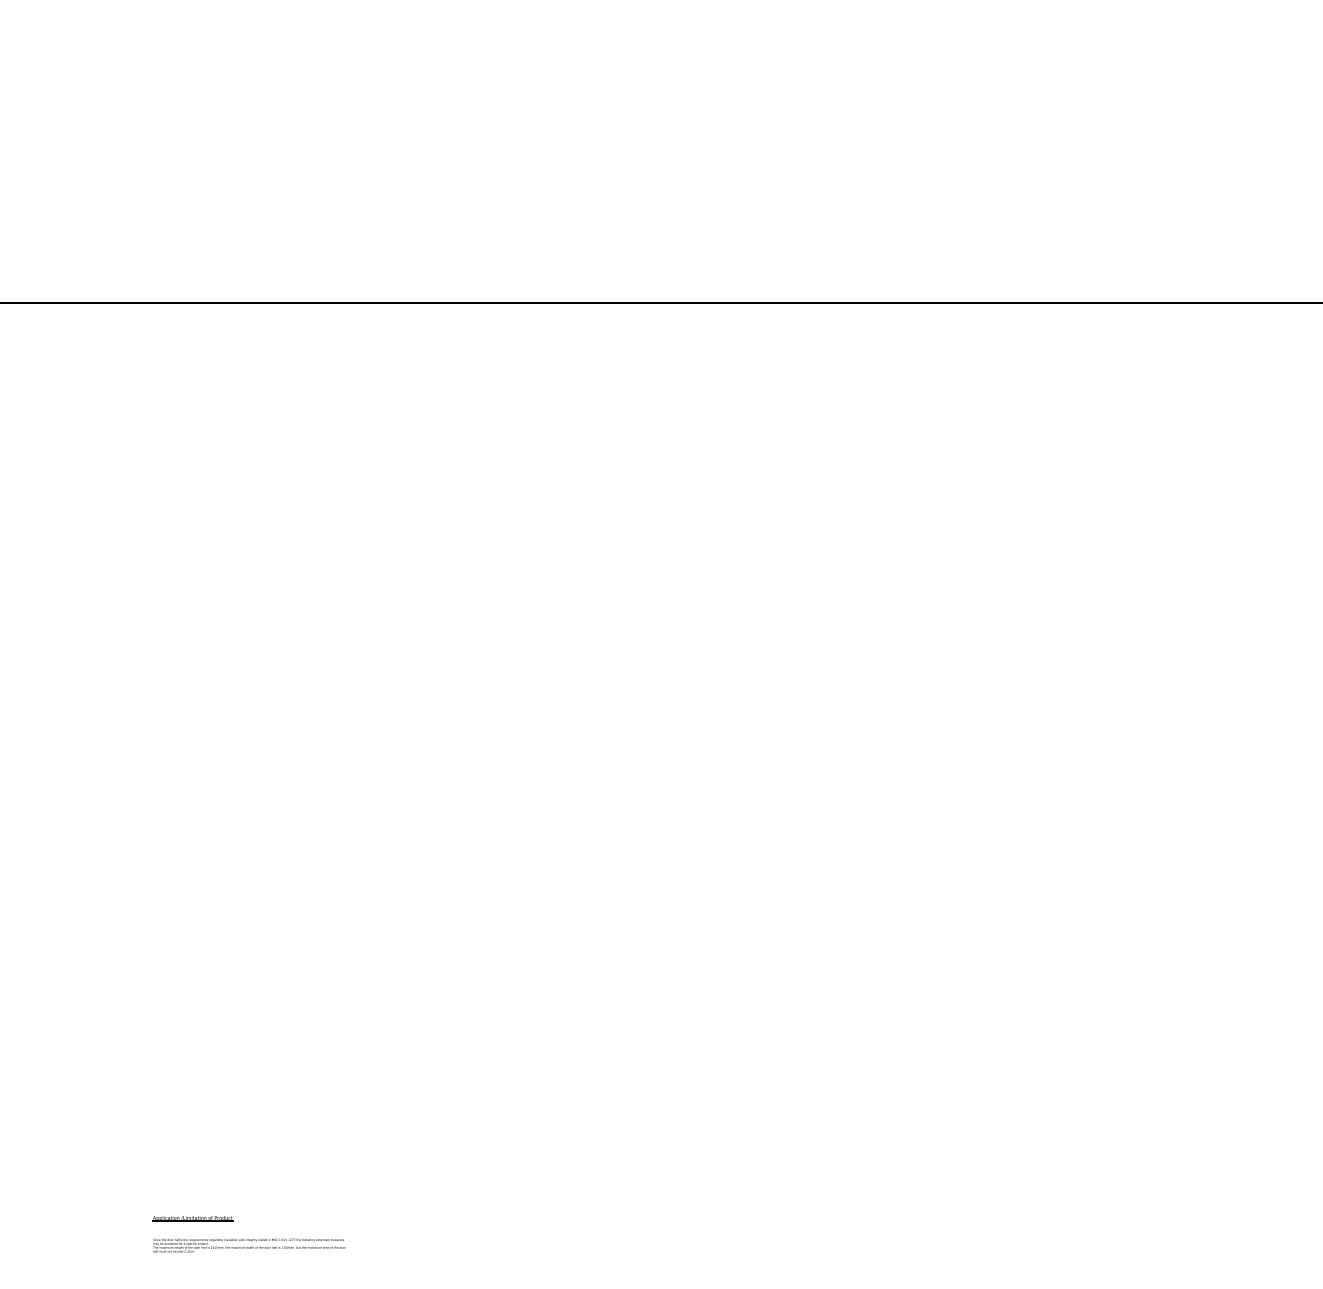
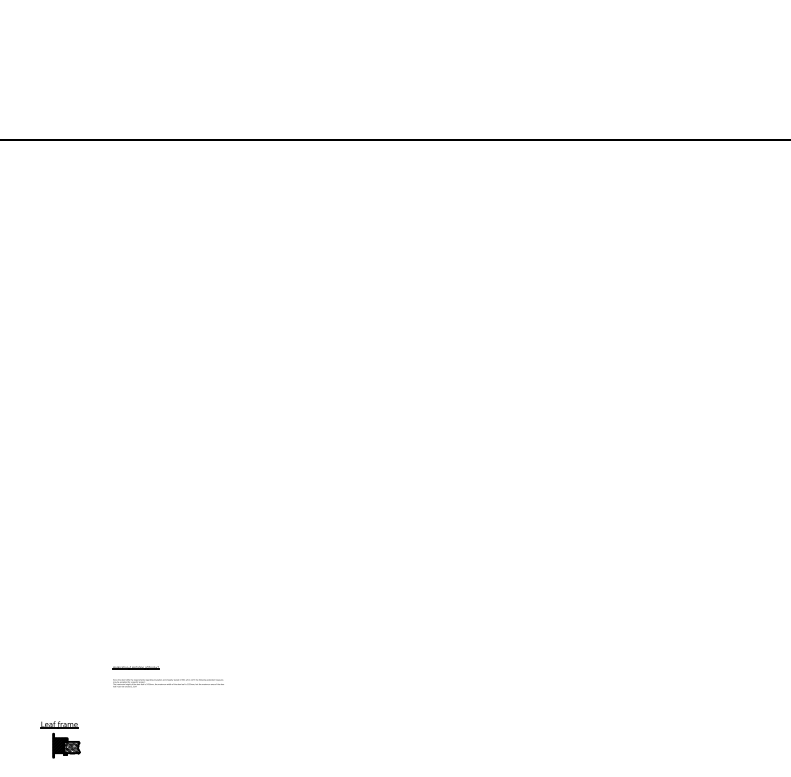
part: (247, 1233) -> (167, 676), moved

